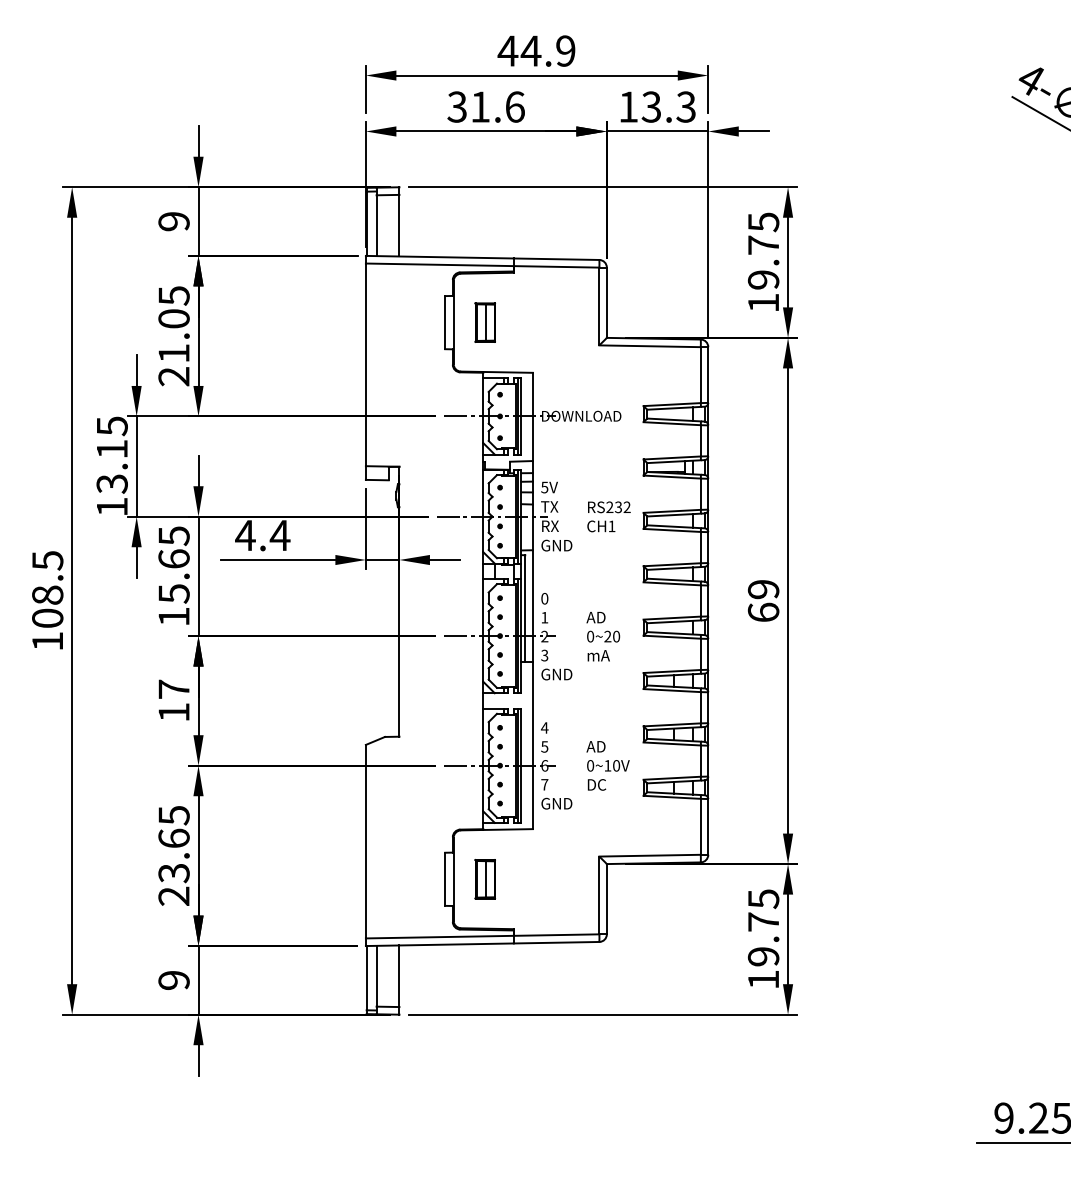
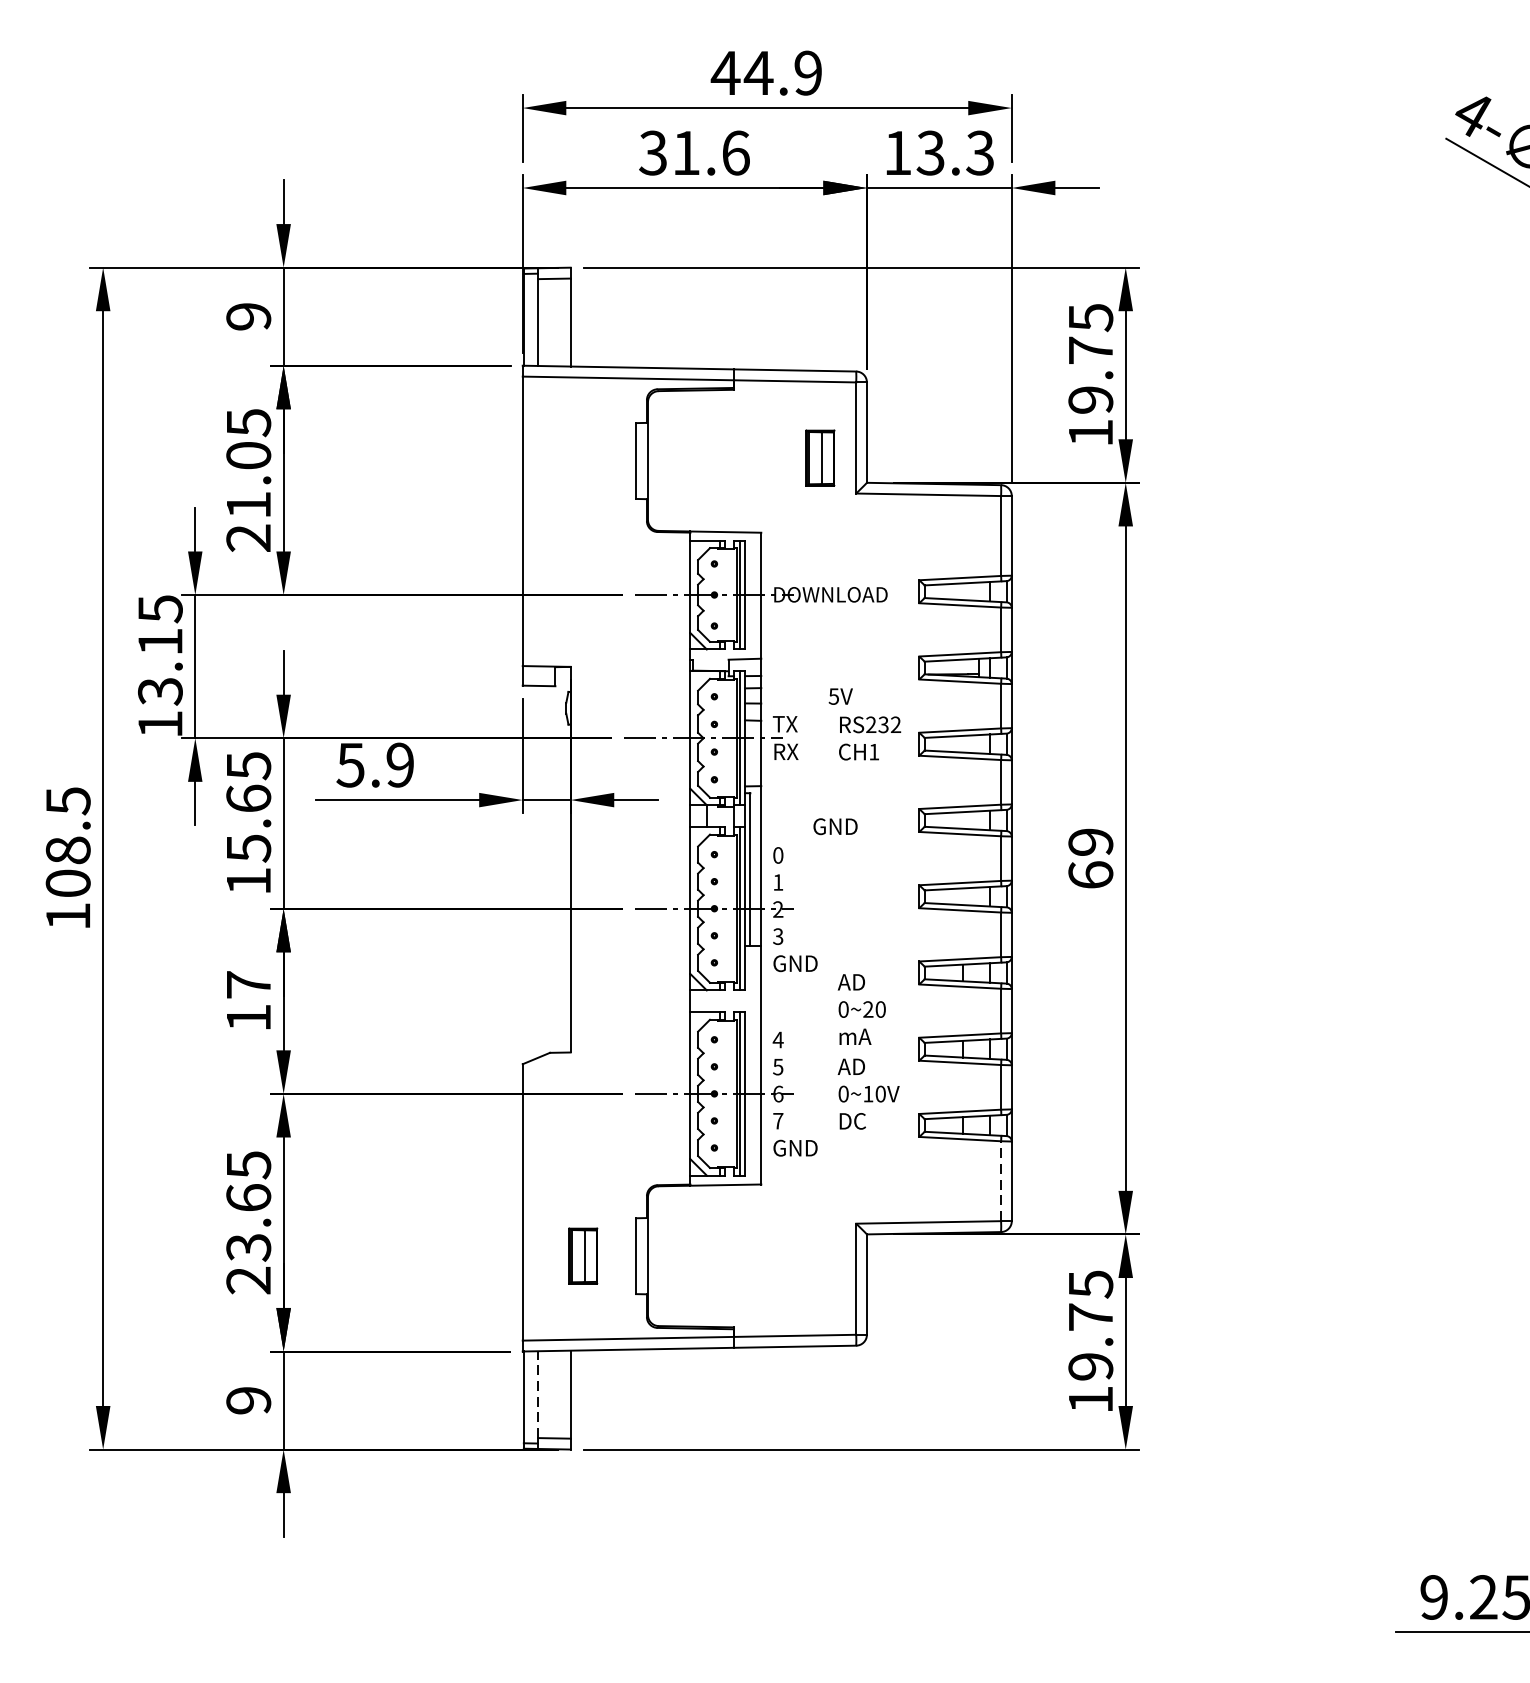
part: (484, 322) -> (819, 457), moved
text: (549, 487) -> (840, 696), moved
text: (262, 535) -> (375, 765), 4.4 -> 5.9
text: (556, 545) -> (834, 826), moved
text: (603, 636) -> (862, 1009), moved
line: (700, 826) -> (1000, 1180), solid -> dashed
part: (484, 879) -> (582, 1256), moved
line: (376, 975) -> (537, 1393), solid -> dashed

